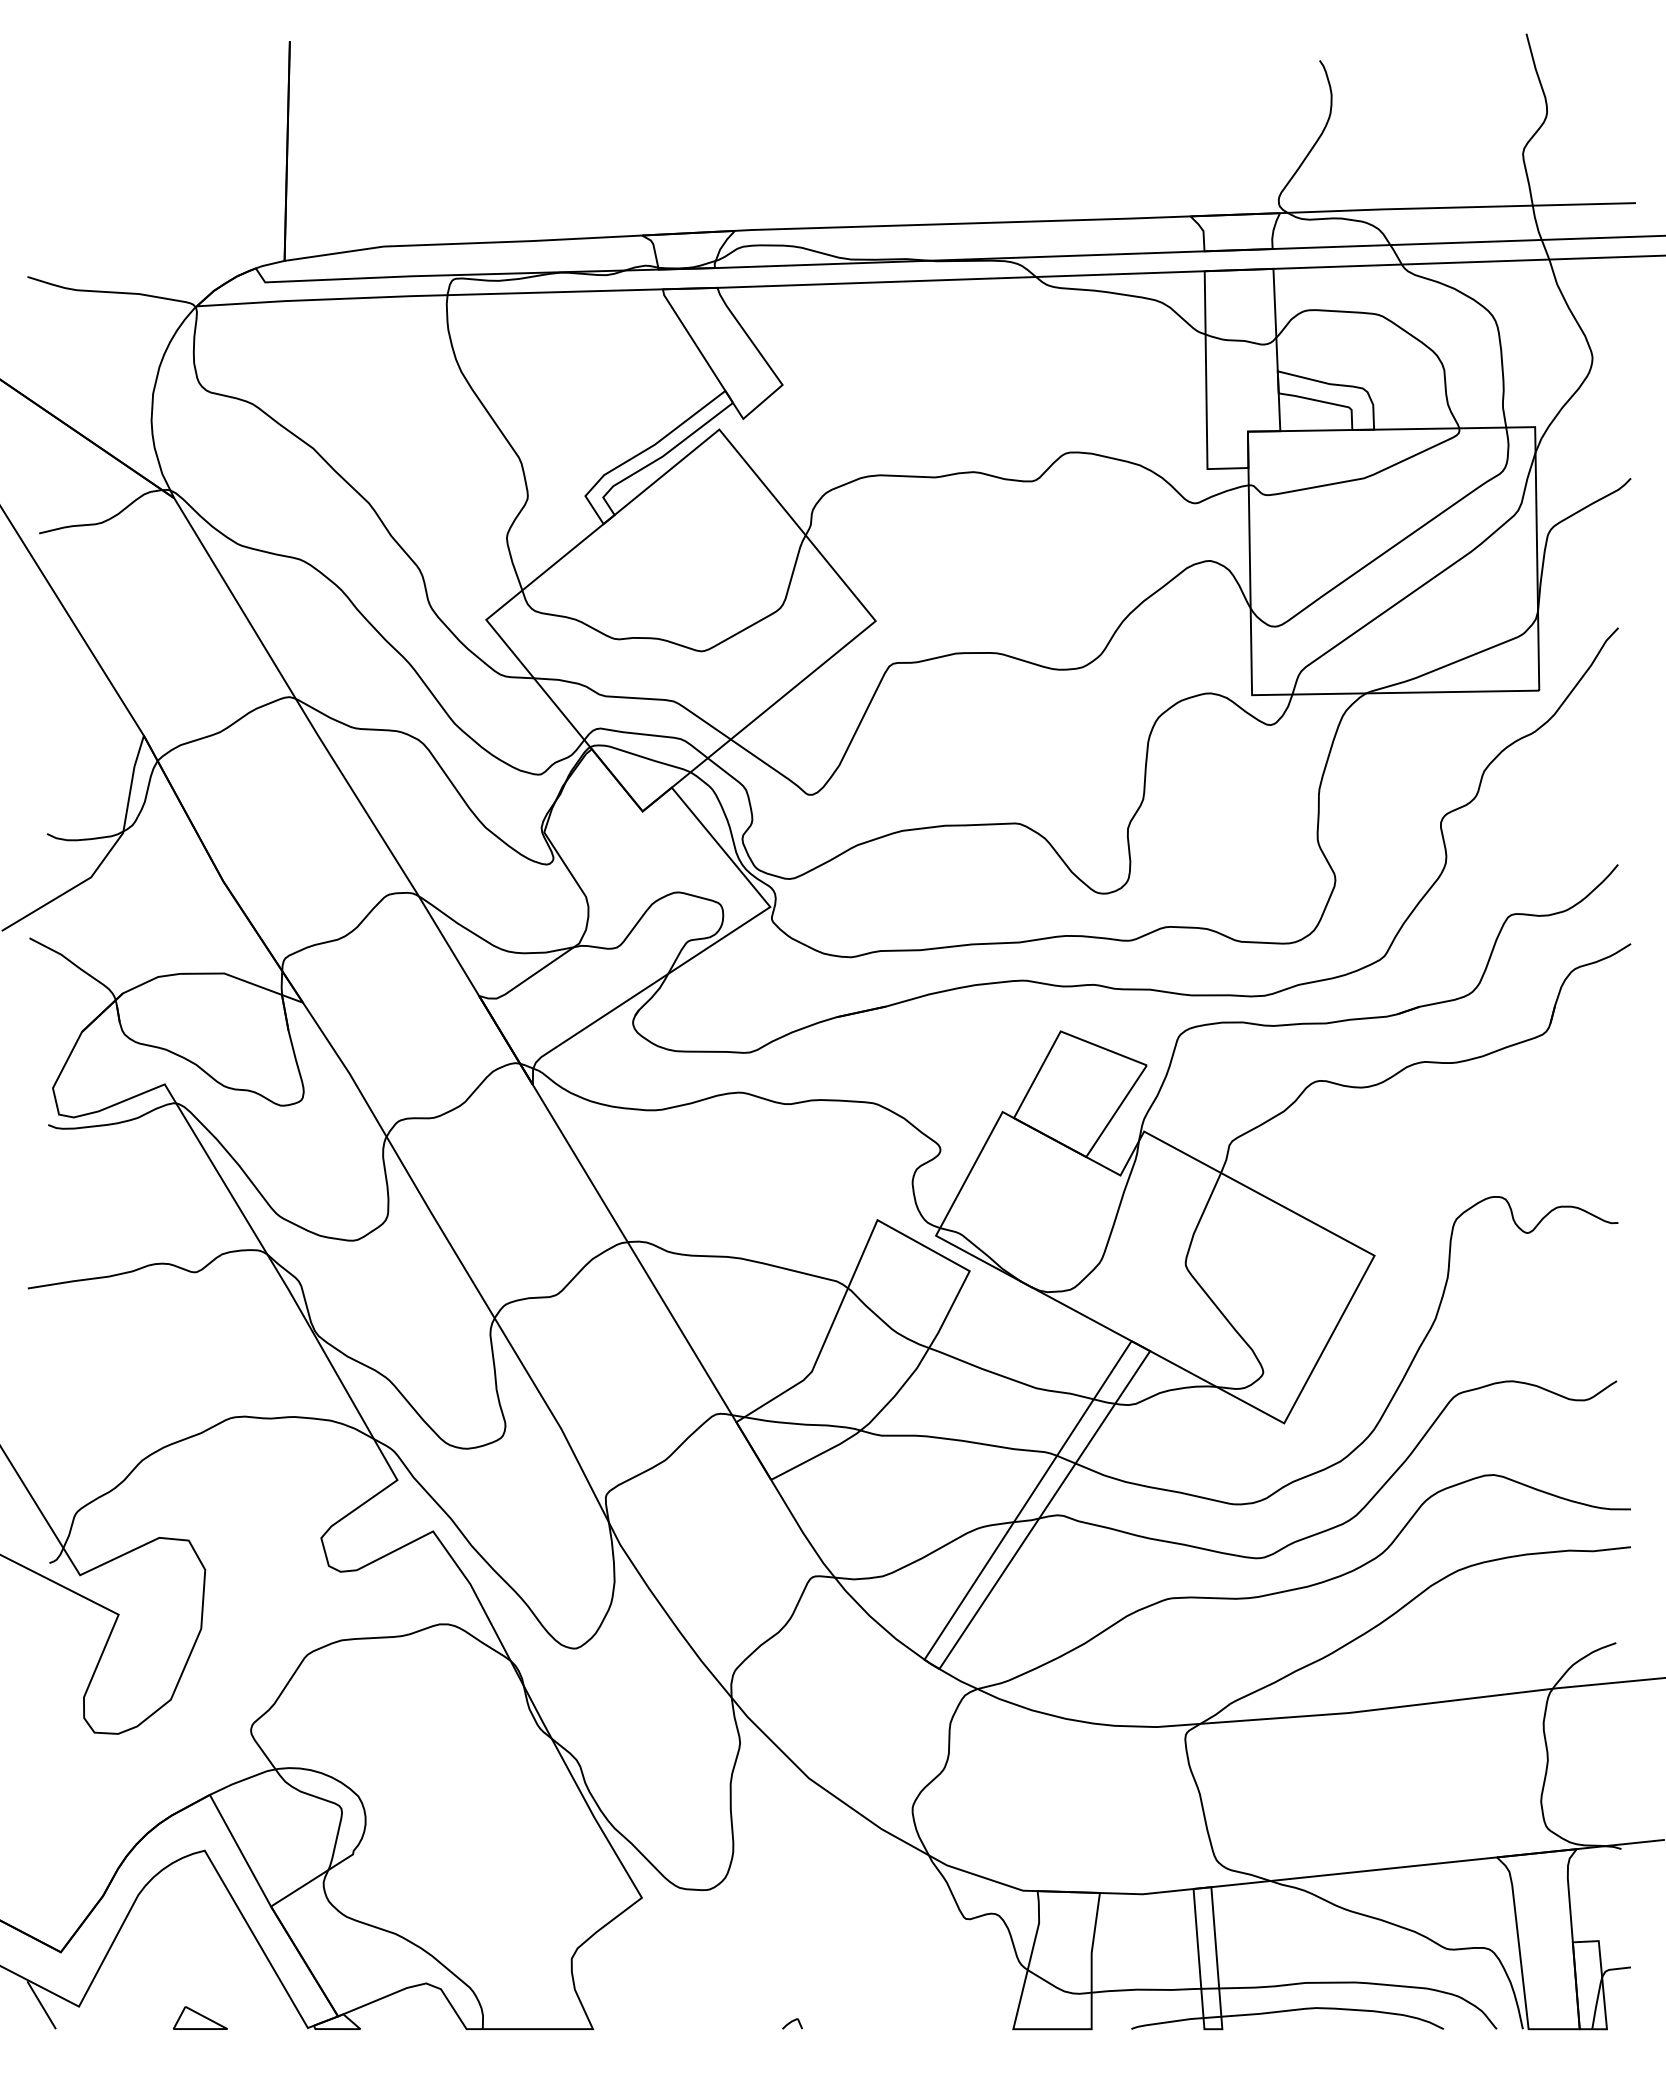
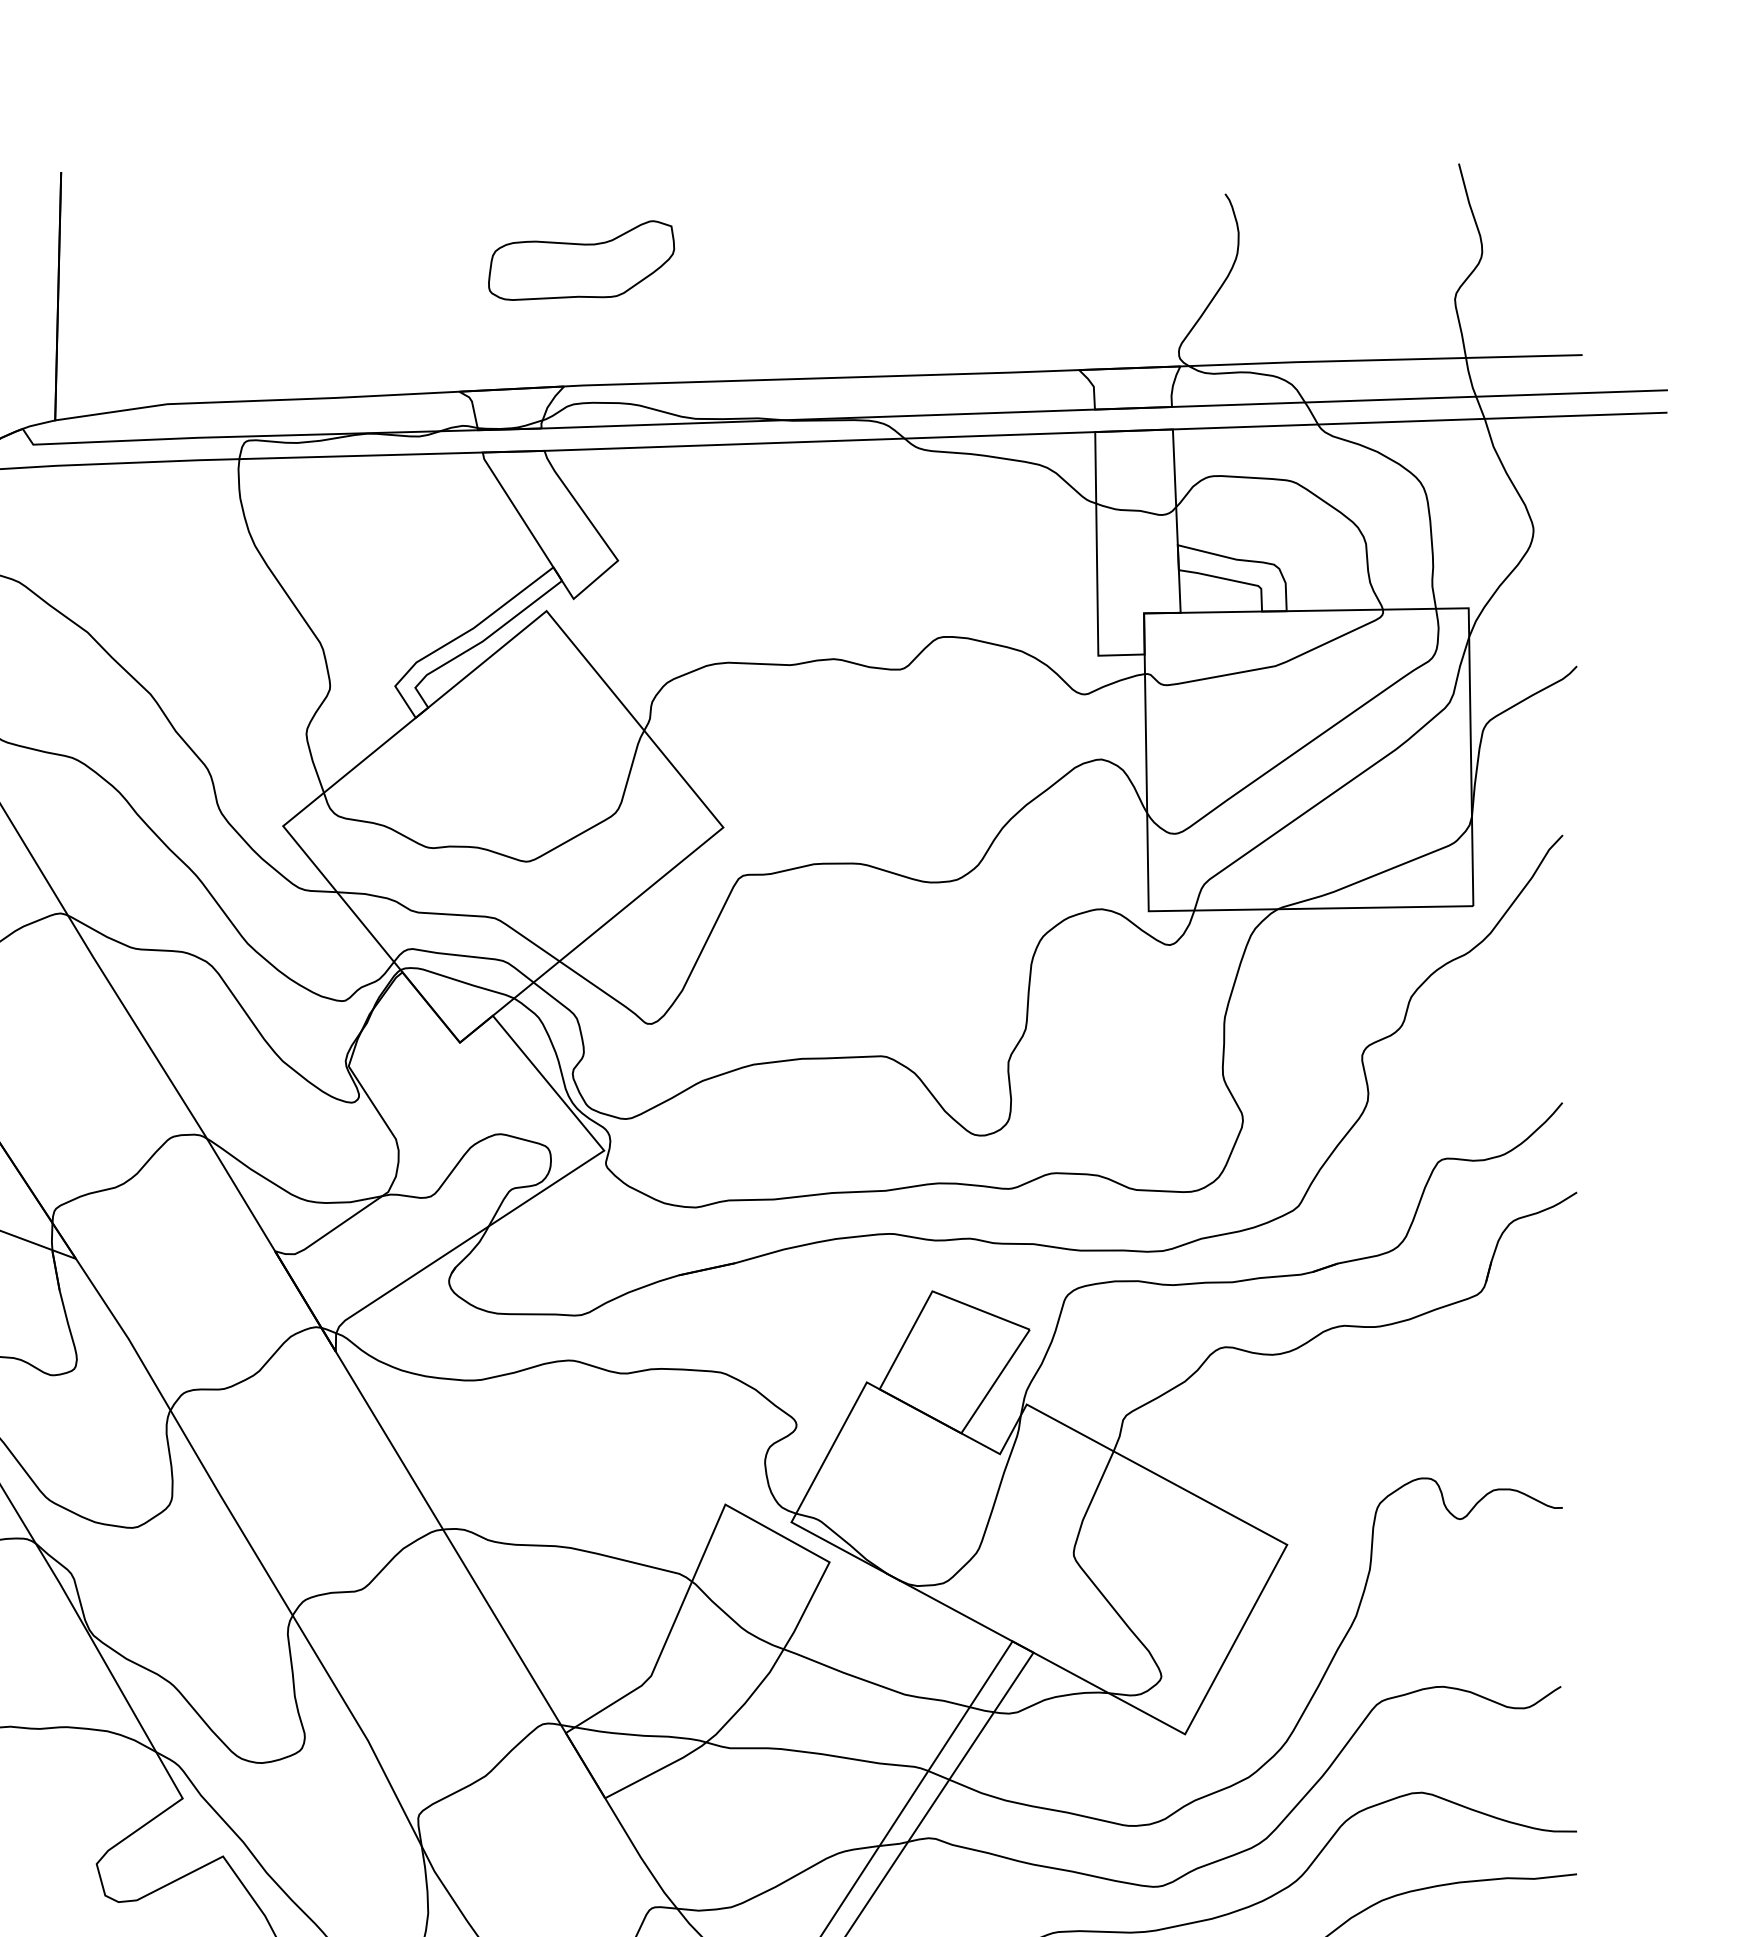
part: (750, 119) -> (581, 260), added

